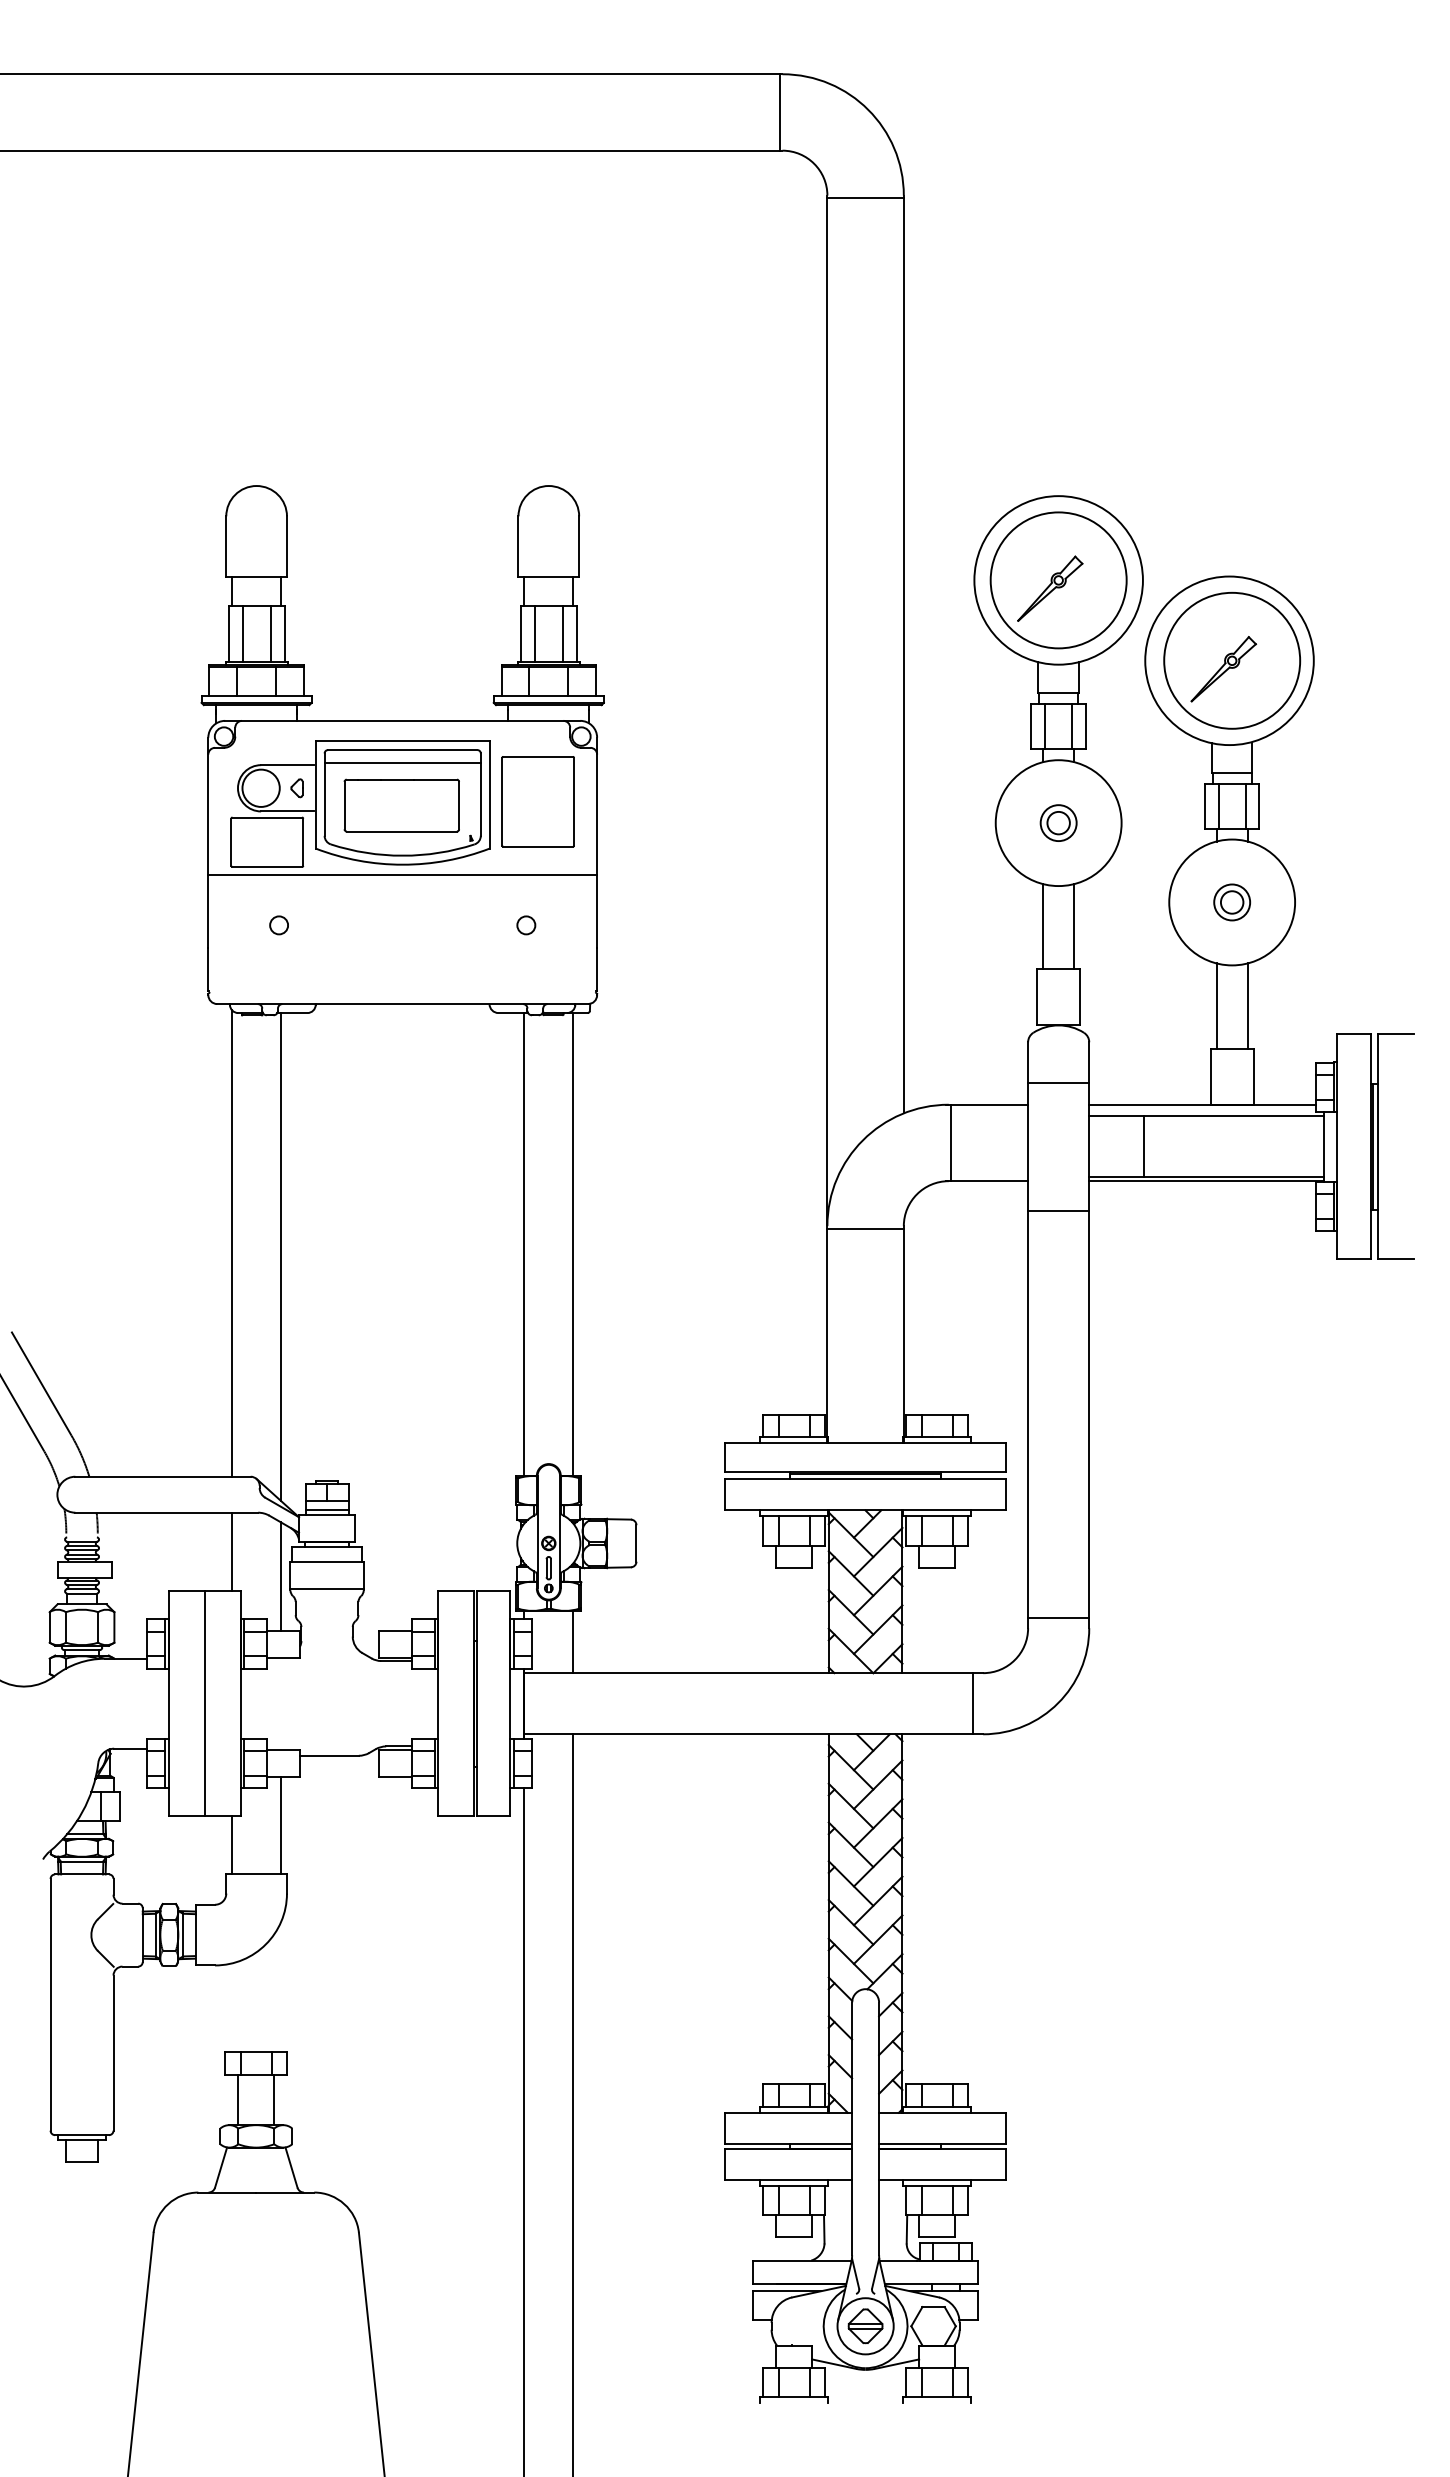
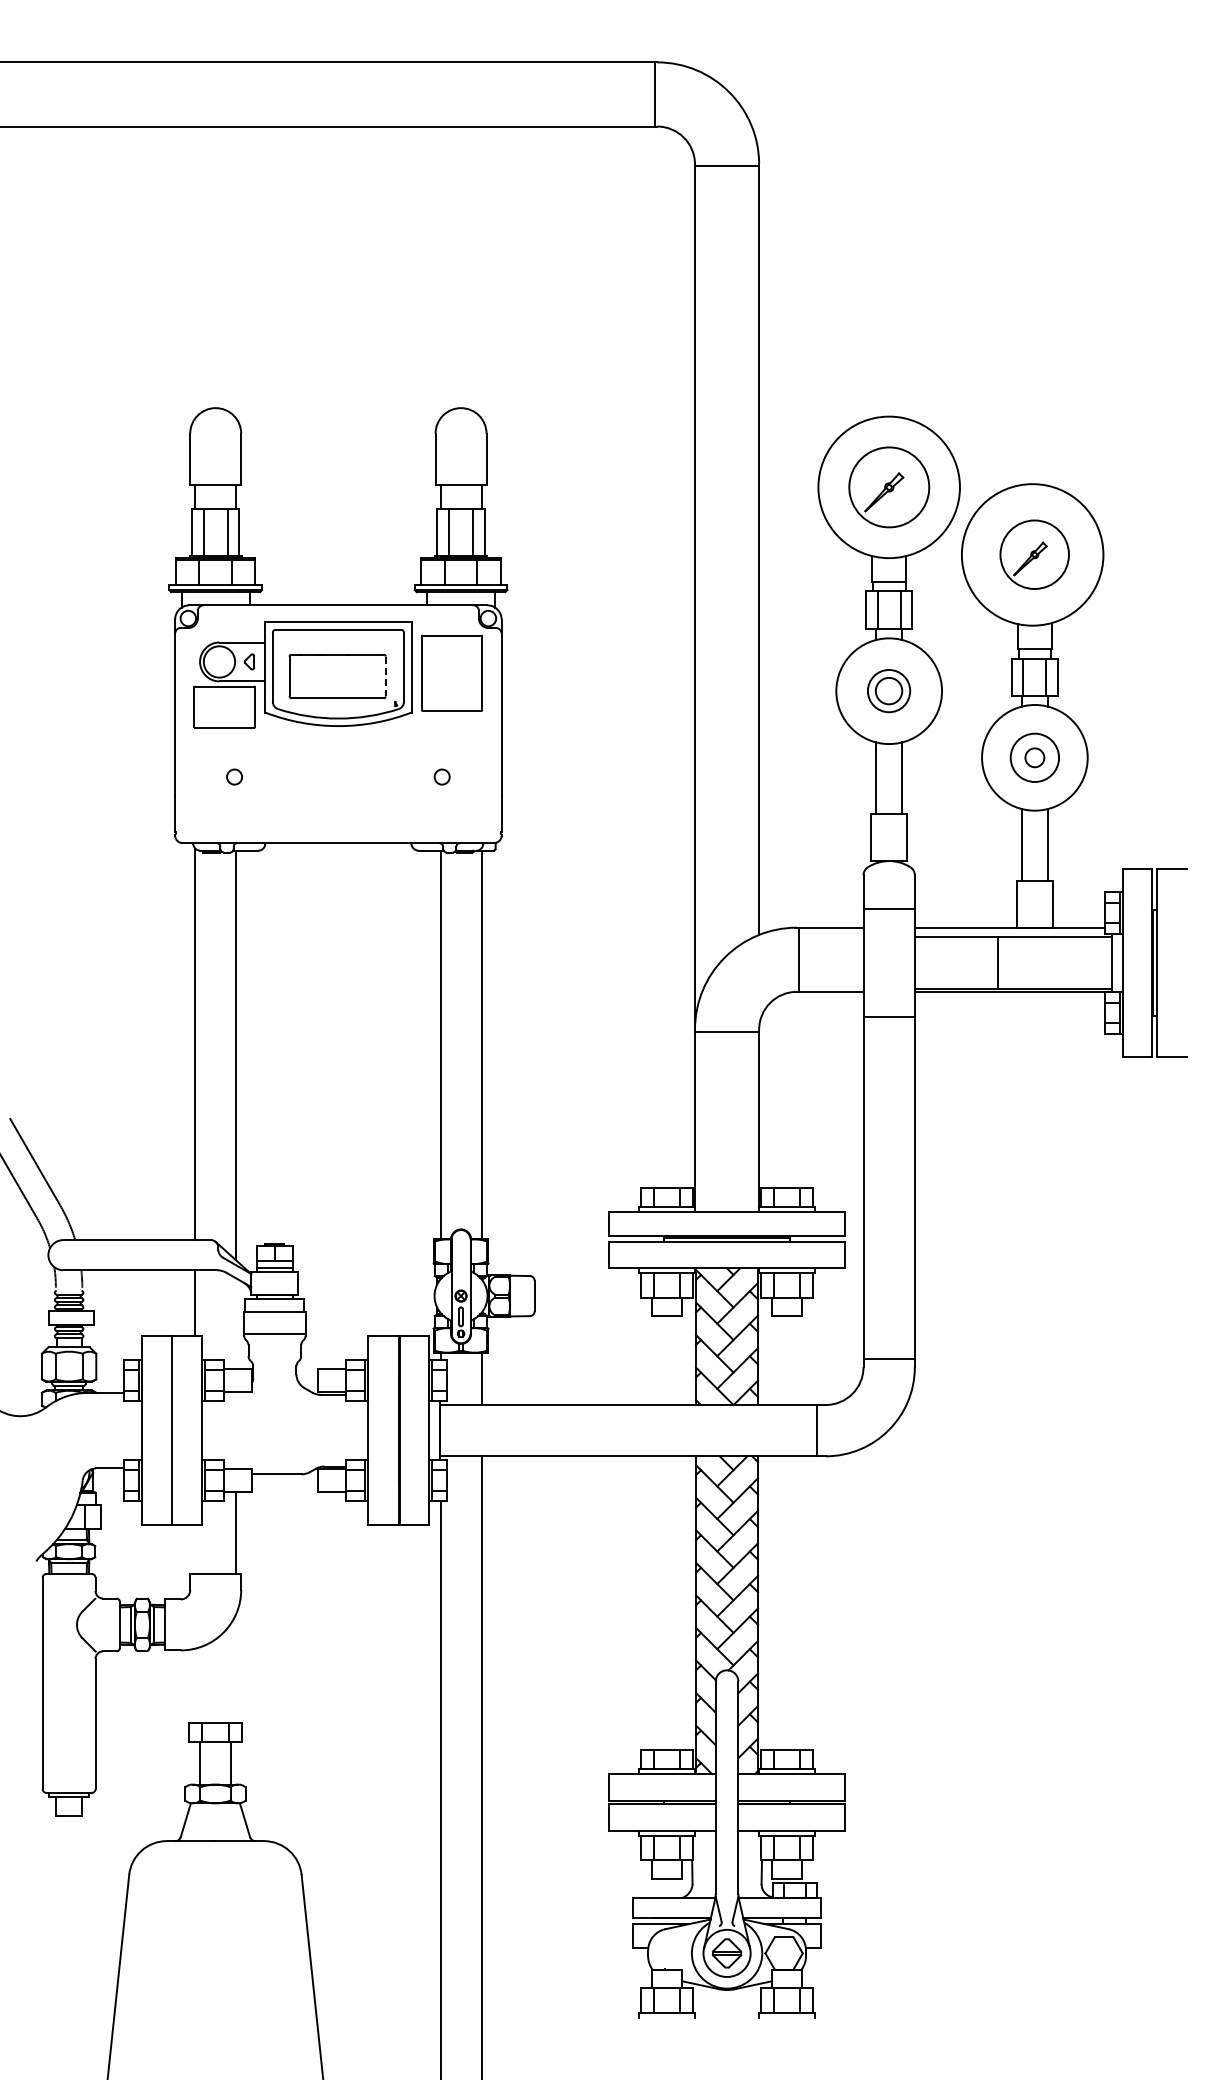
part: (1059, 580) -> (889, 487), size x0.7
part: (1231, 660) -> (1034, 554), size x0.6
line: (401, 762) -> (337, 640), removed
line: (458, 805) -> (385, 676), solid -> dashed
part: (1059, 823) -> (889, 691), size x1.4
line: (402, 874) -> (338, 734), removed
circle: (1231, 902) -> (1034, 757), size x1.6
line: (1144, 1146) -> (998, 962), moved
line: (281, 1576) -> (236, 1323), removed
line: (232, 1845) -> (195, 1549), removed

